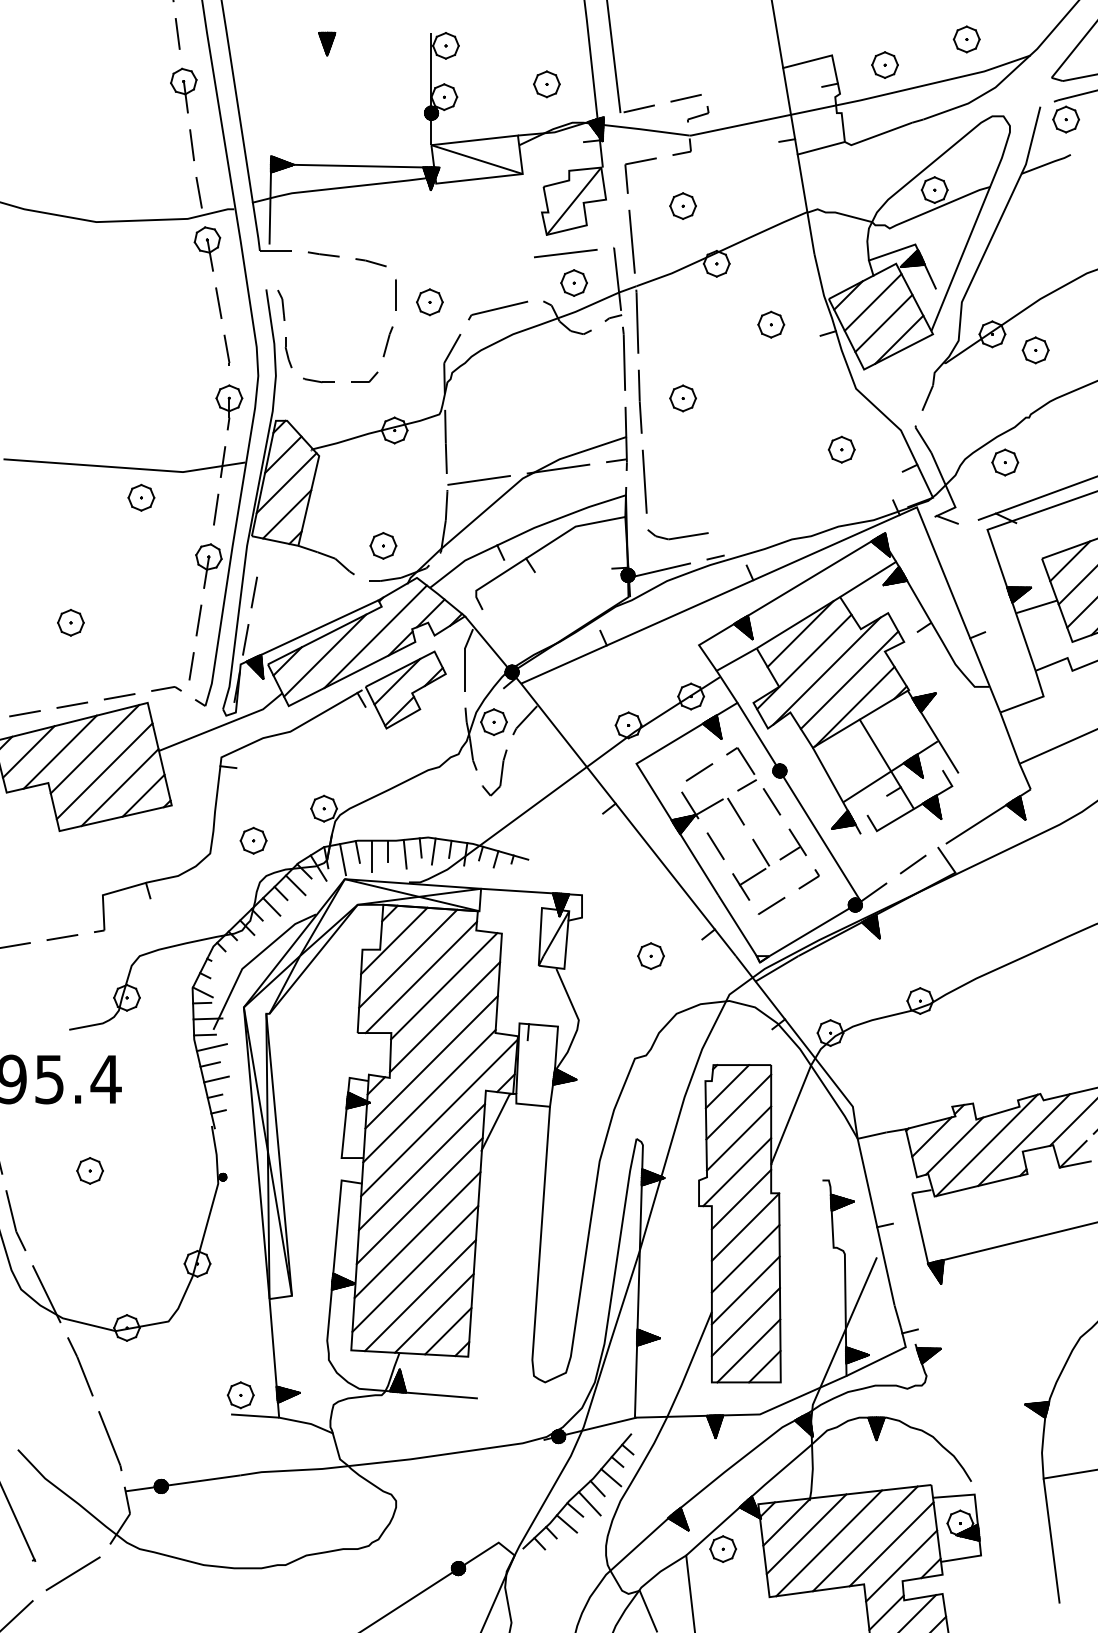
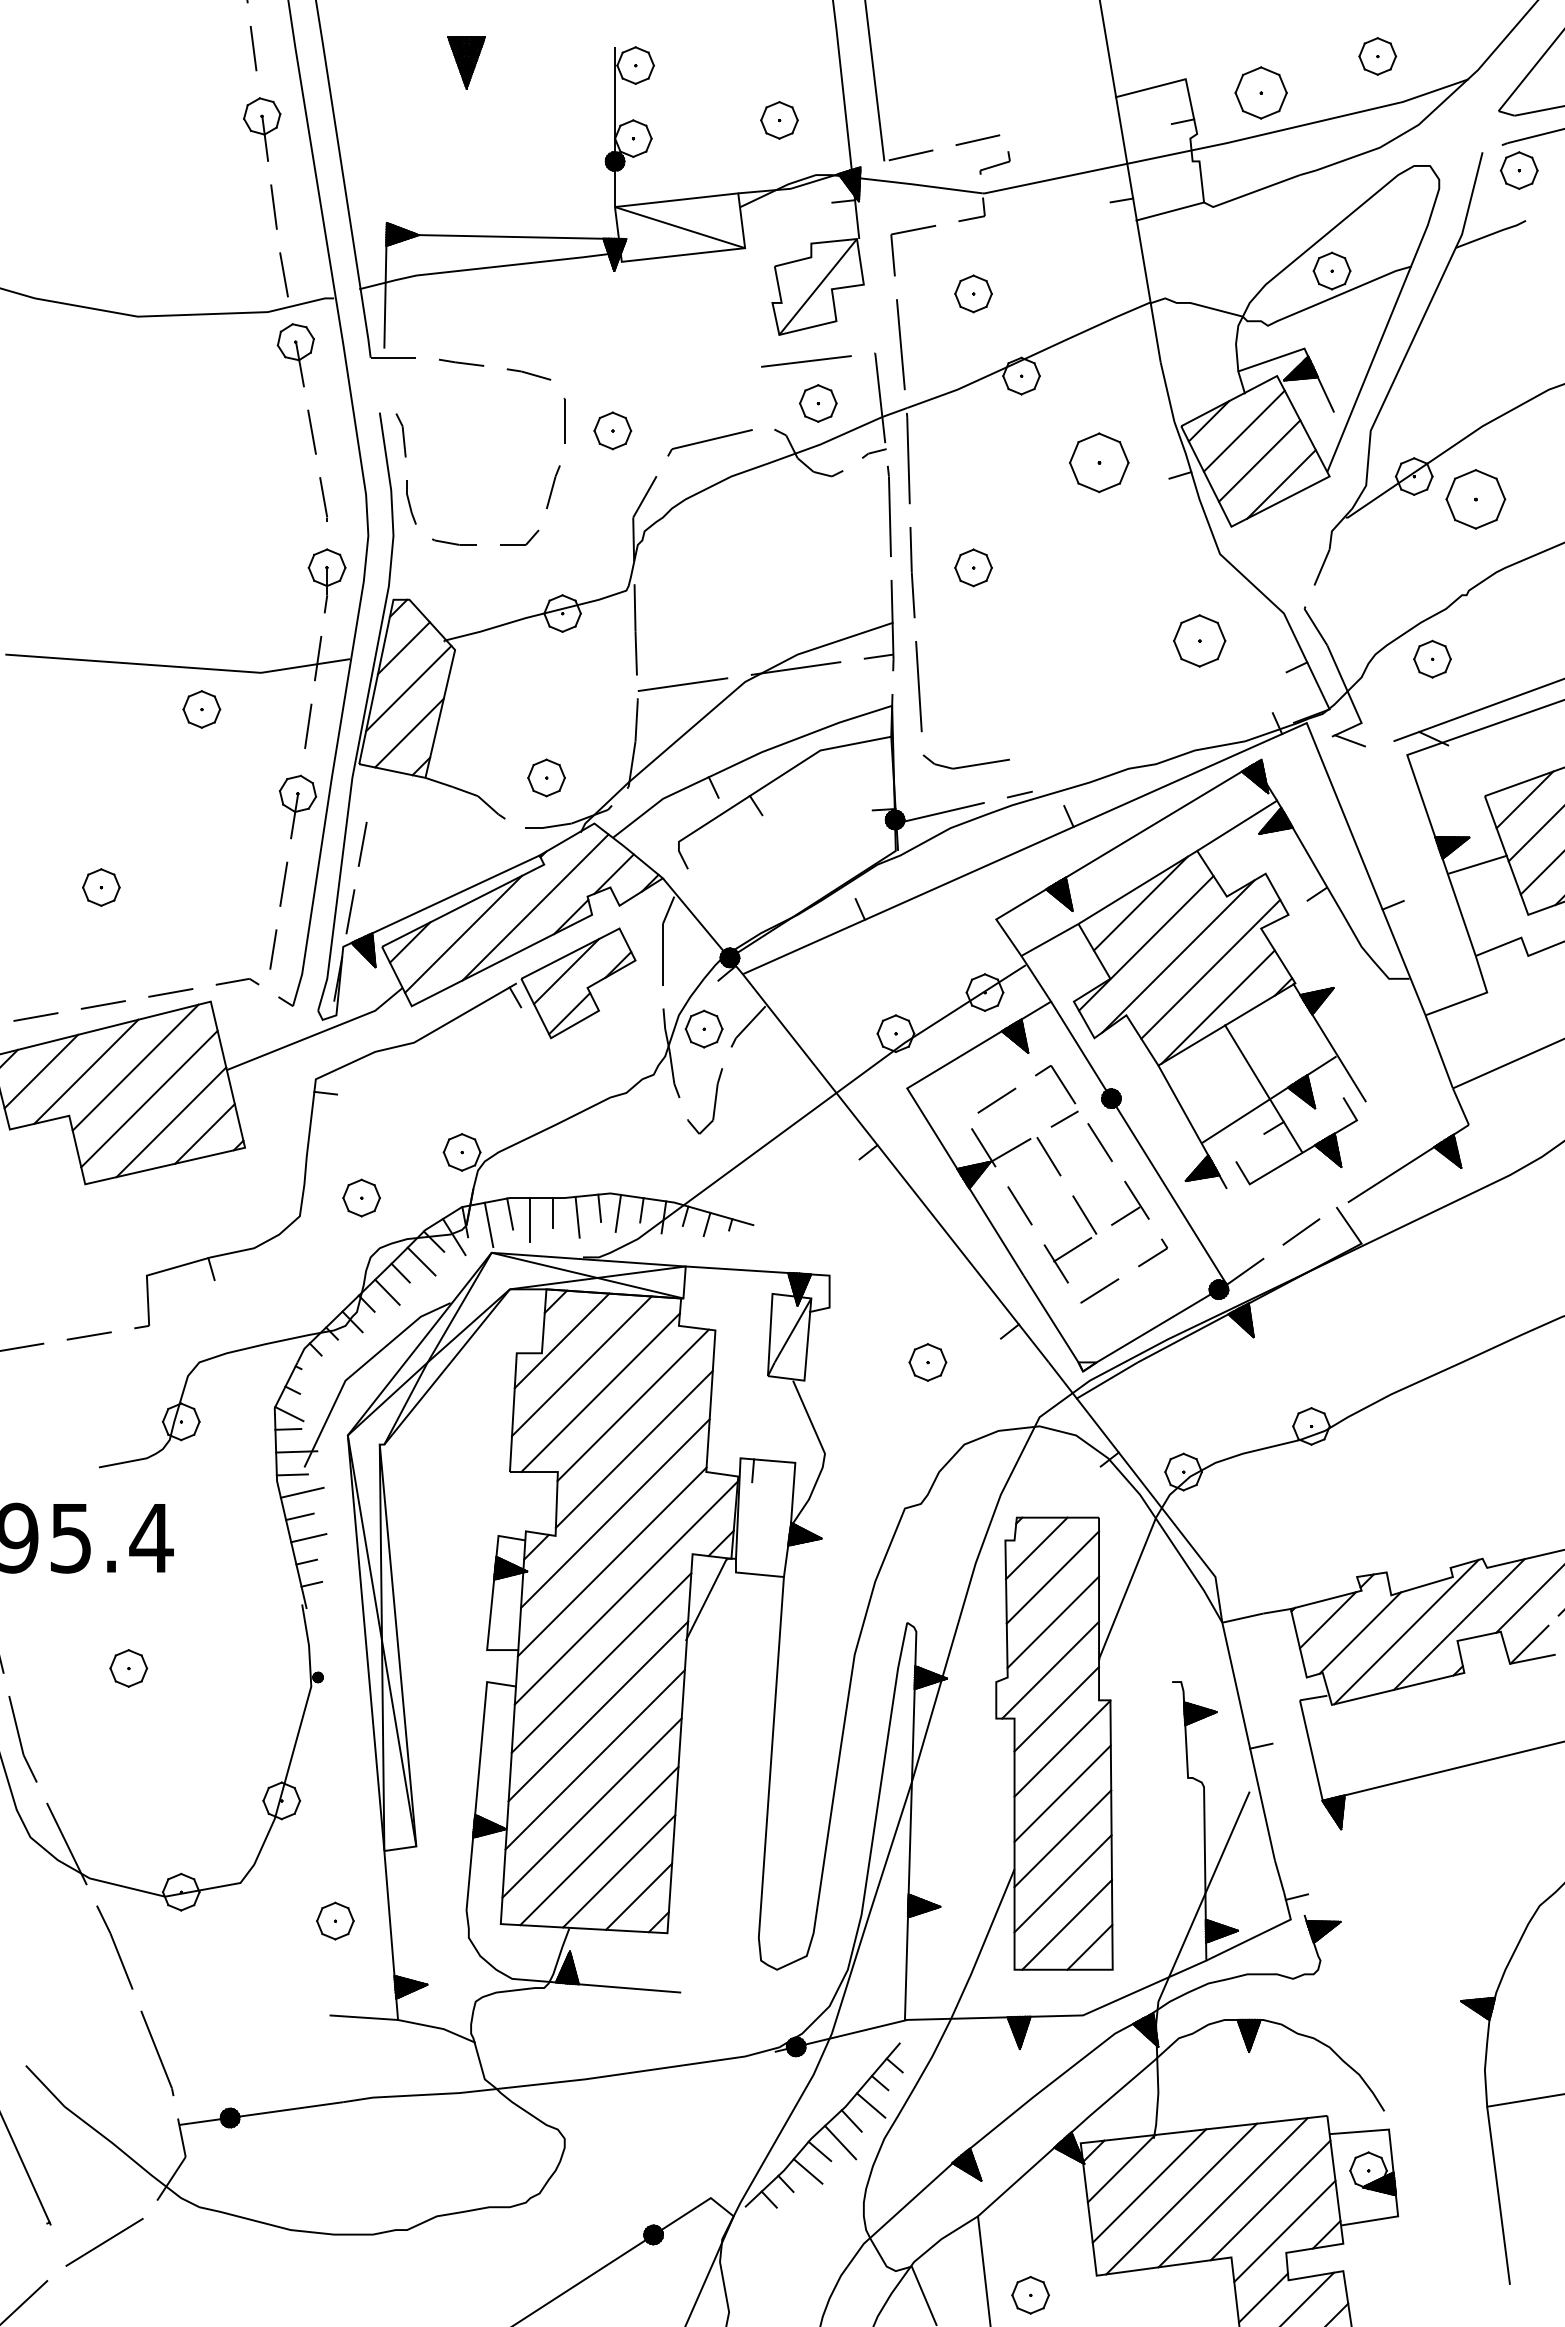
part: (327, 44) -> (466, 63), size x1.6
part: (885, 64) -> (1261, 92), size x1.4
part: (770, 324) -> (1098, 462), size x1.6
part: (1035, 350) -> (1475, 499), size x1.6
part: (841, 449) -> (1199, 640), size x1.4
part: (240, 1394) -> (335, 1920), moved
part: (723, 1549) -> (1030, 2295), moved

